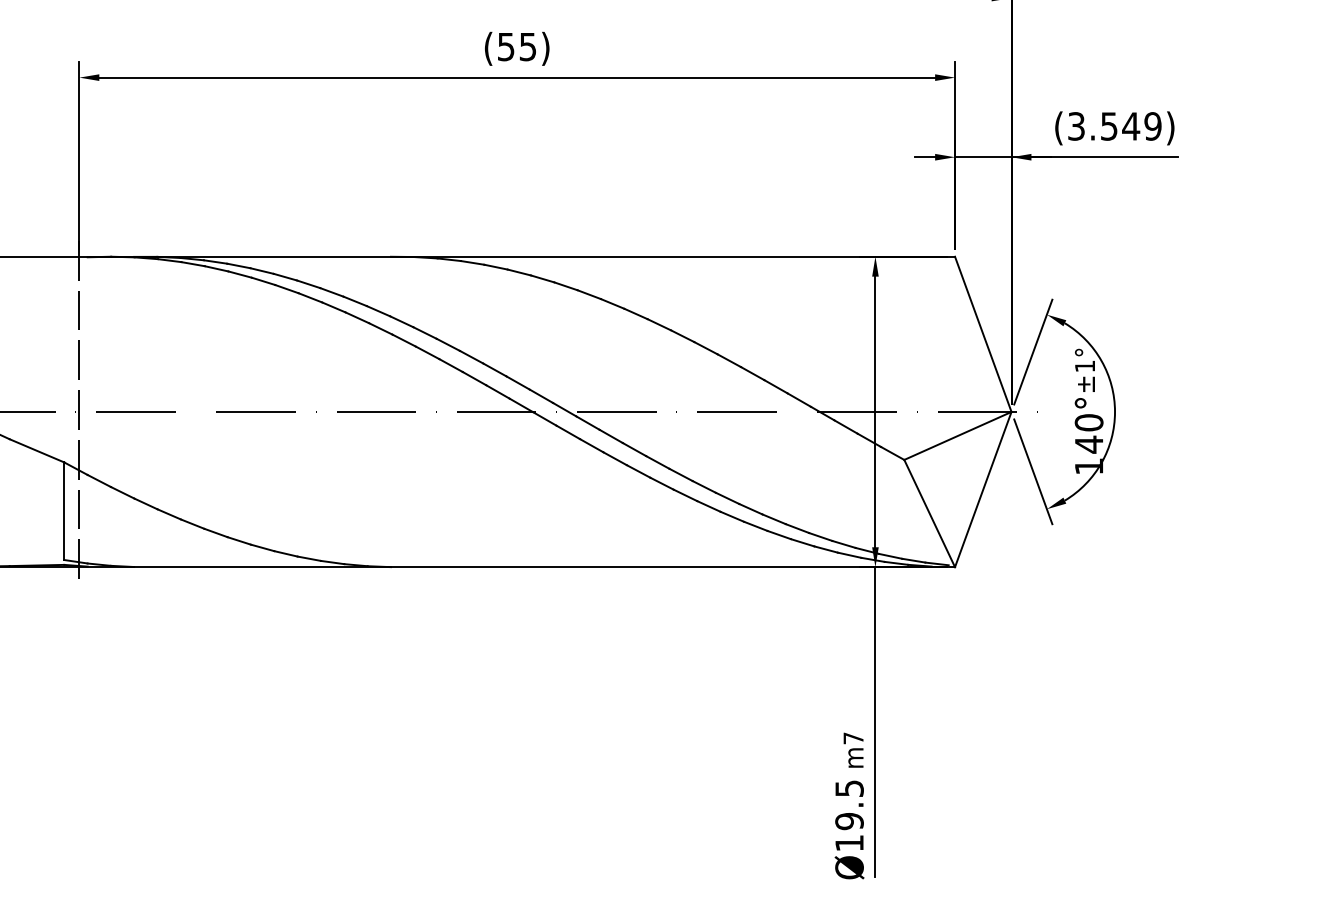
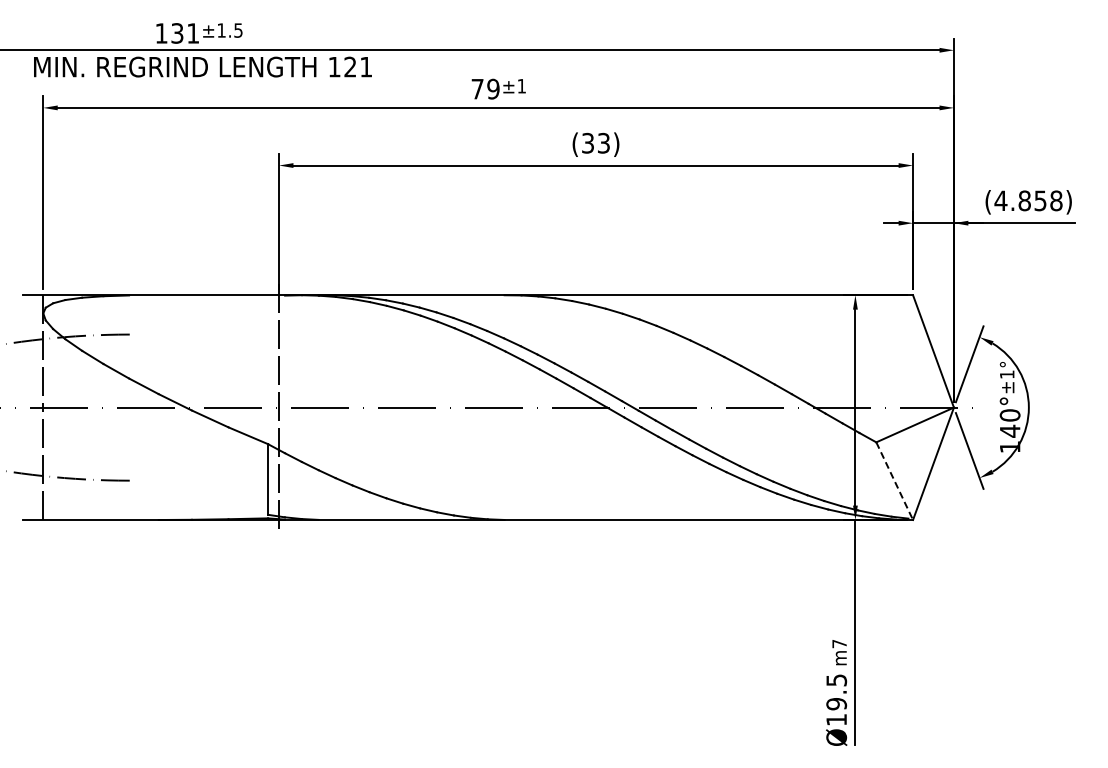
text: (516, 45) -> (595, 142), (55) -> (33)
text: (1114, 125) -> (1028, 200), (3.549) -> (4.858)
line: (929, 513) -> (894, 481), solid -> dashed

